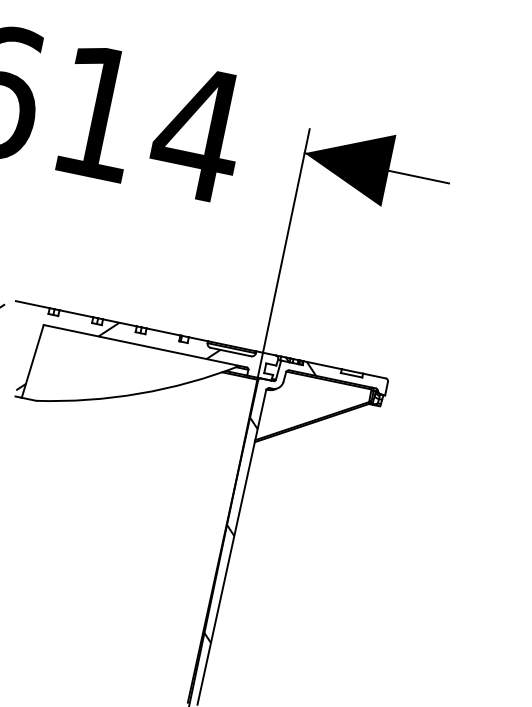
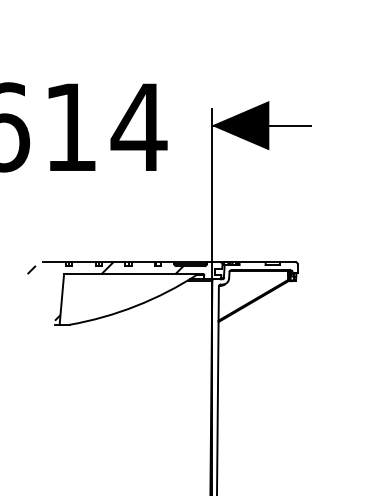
hatch: (259, 501) -> (229, 360), removed

